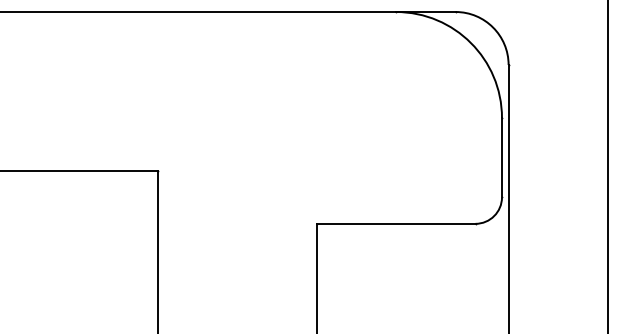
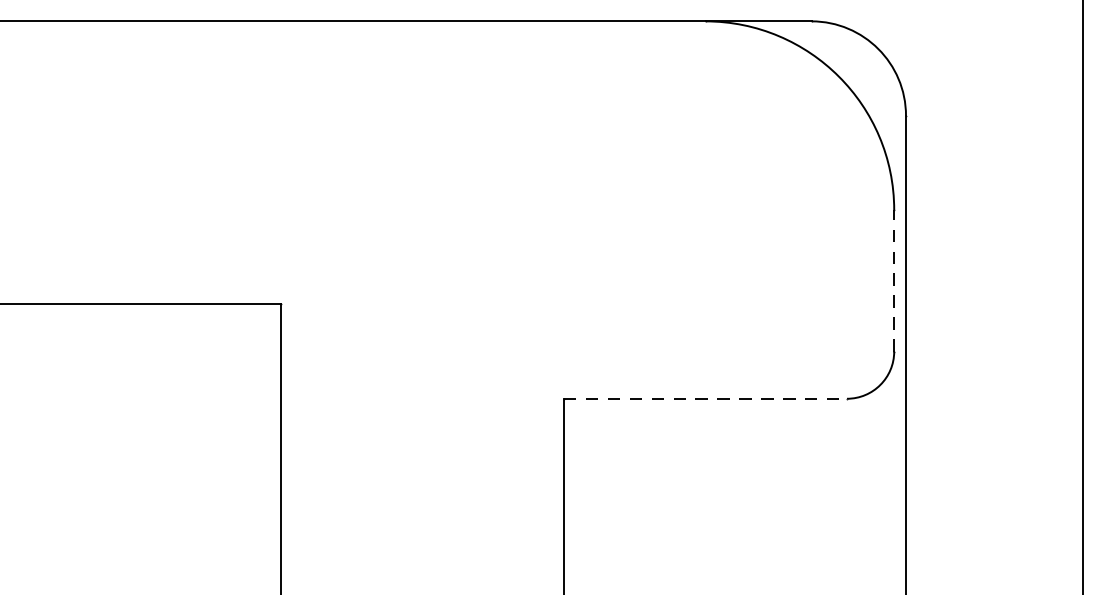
line: (501, 157) -> (893, 280), solid -> dashed
line: (396, 223) -> (706, 398), solid -> dashed

